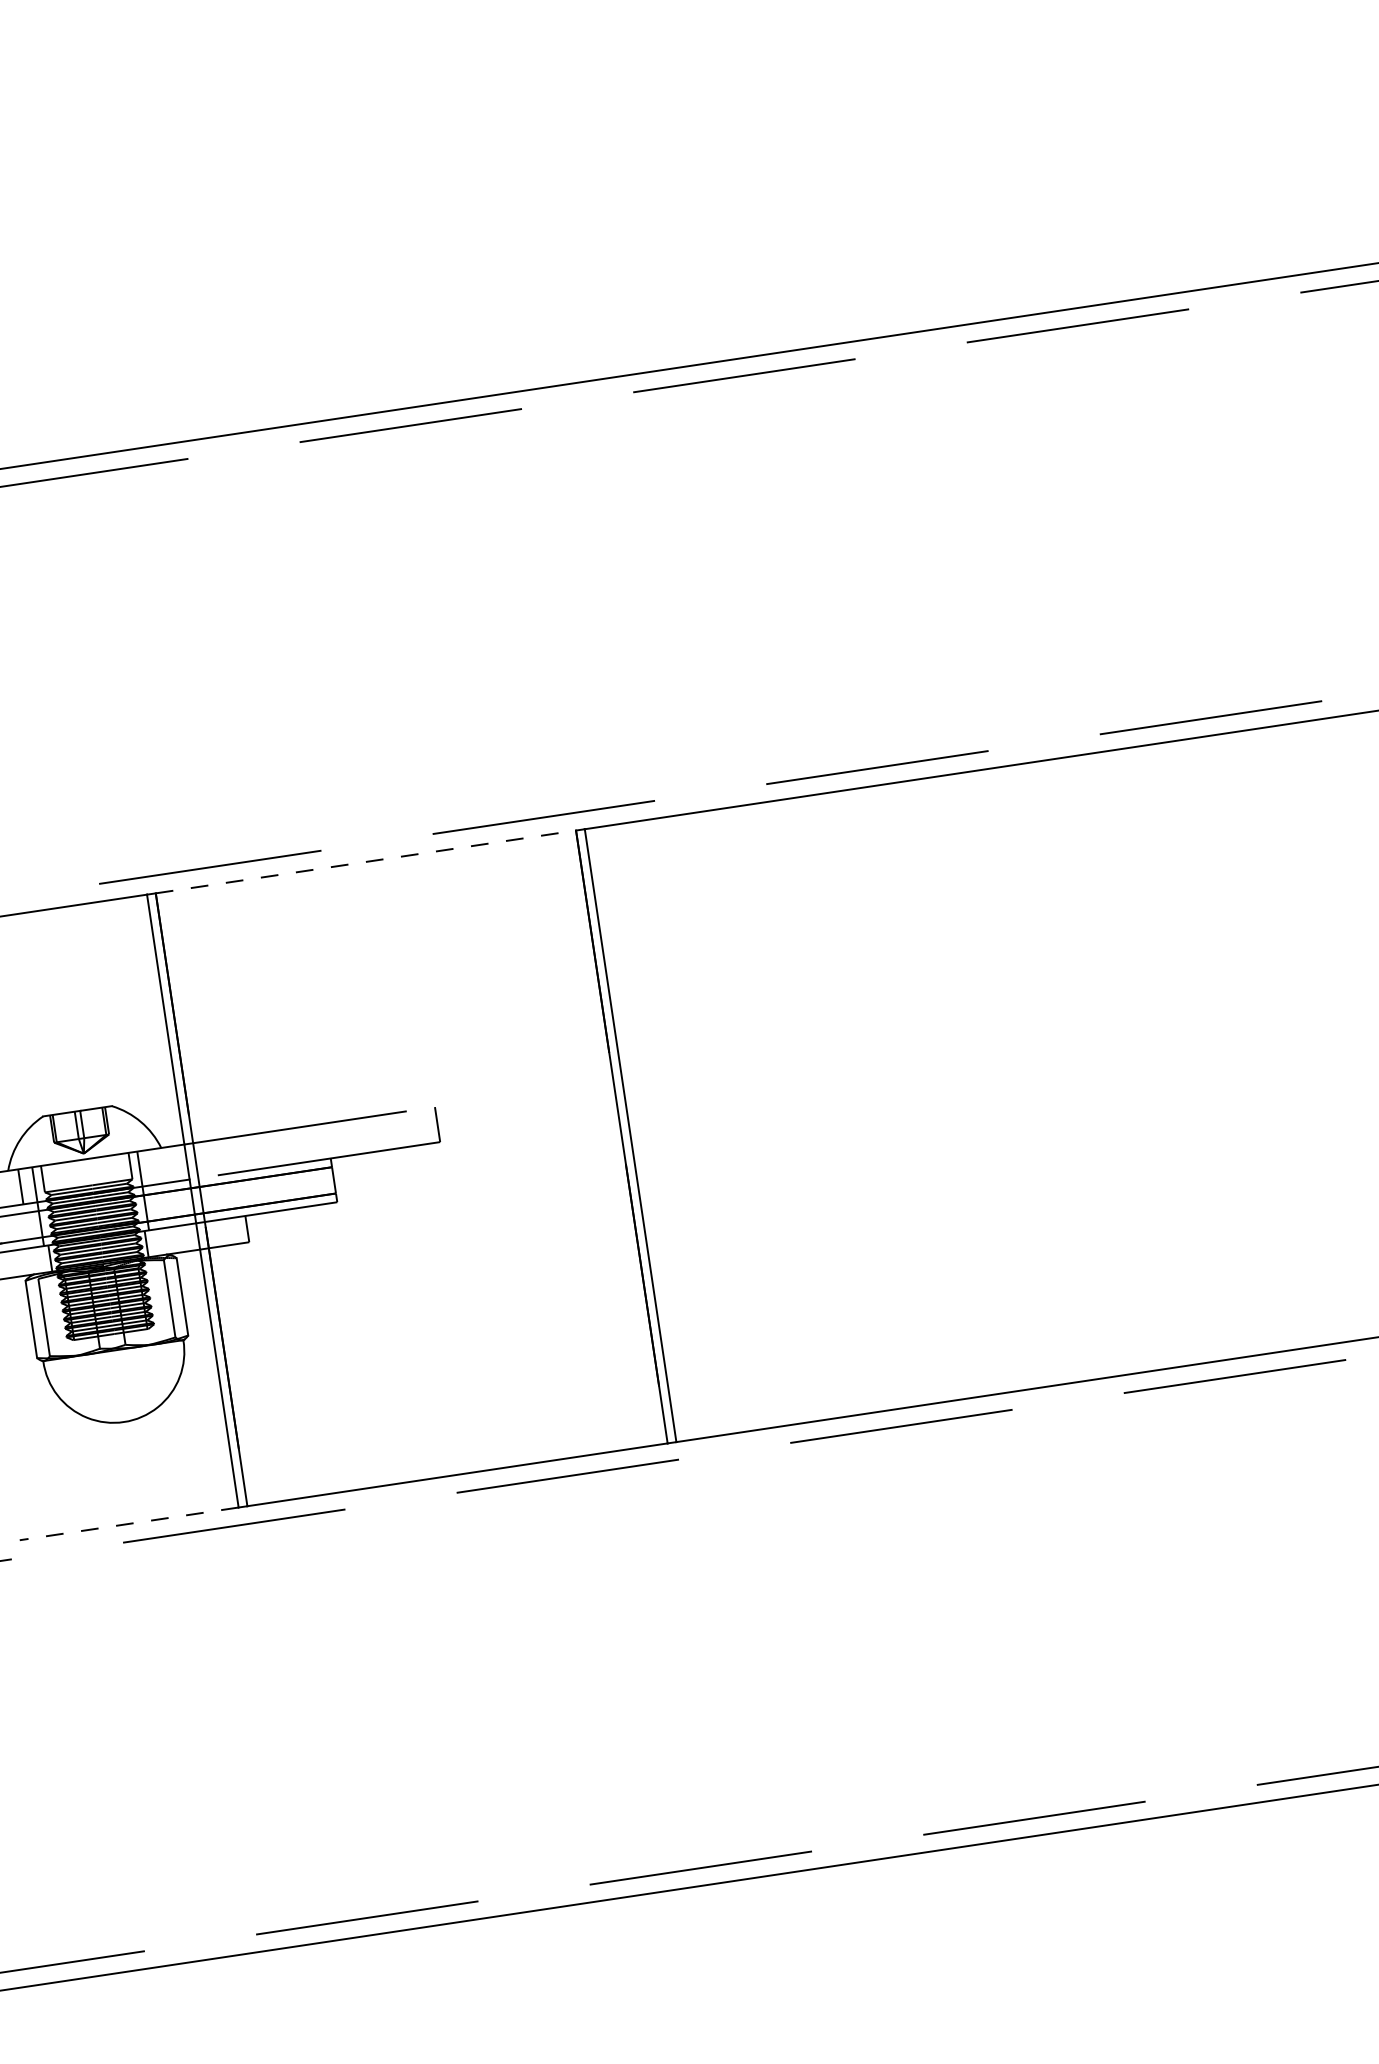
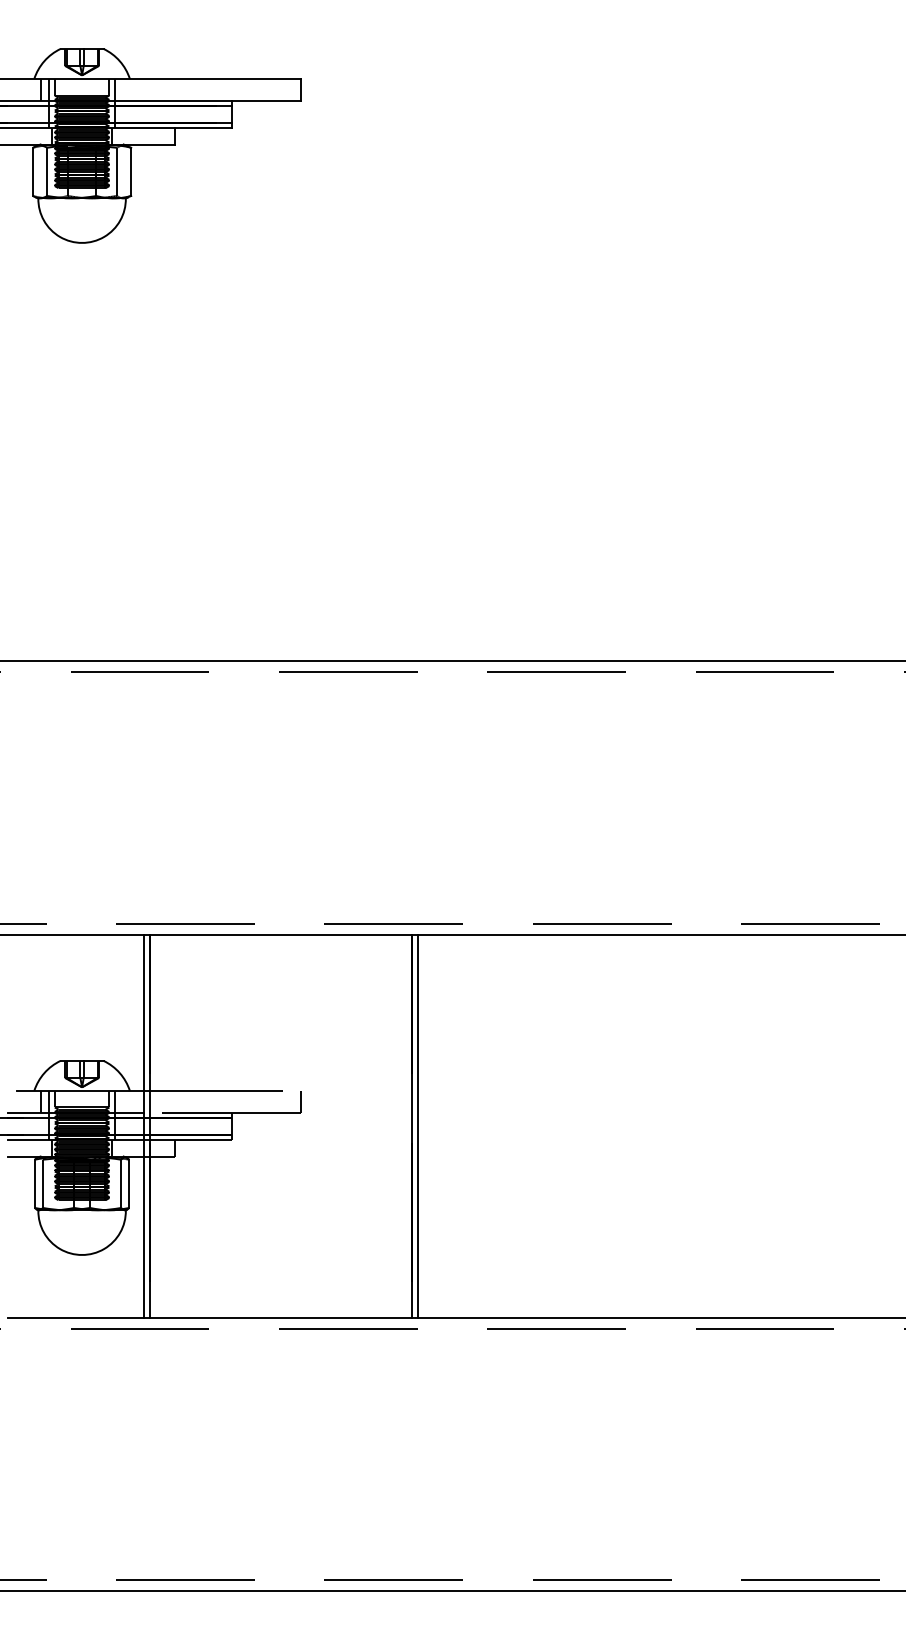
line: (366, 861) -> (281, 934), dashed -> solid
line: (128, 1523) -> (75, 1317), dashed -> solid

